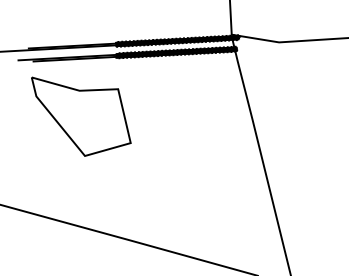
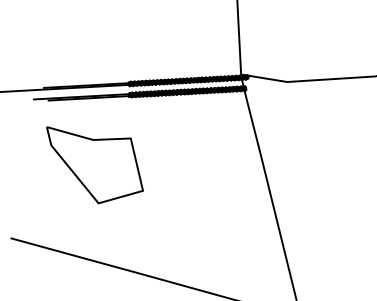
part: (80, 117) -> (94, 165), moved

